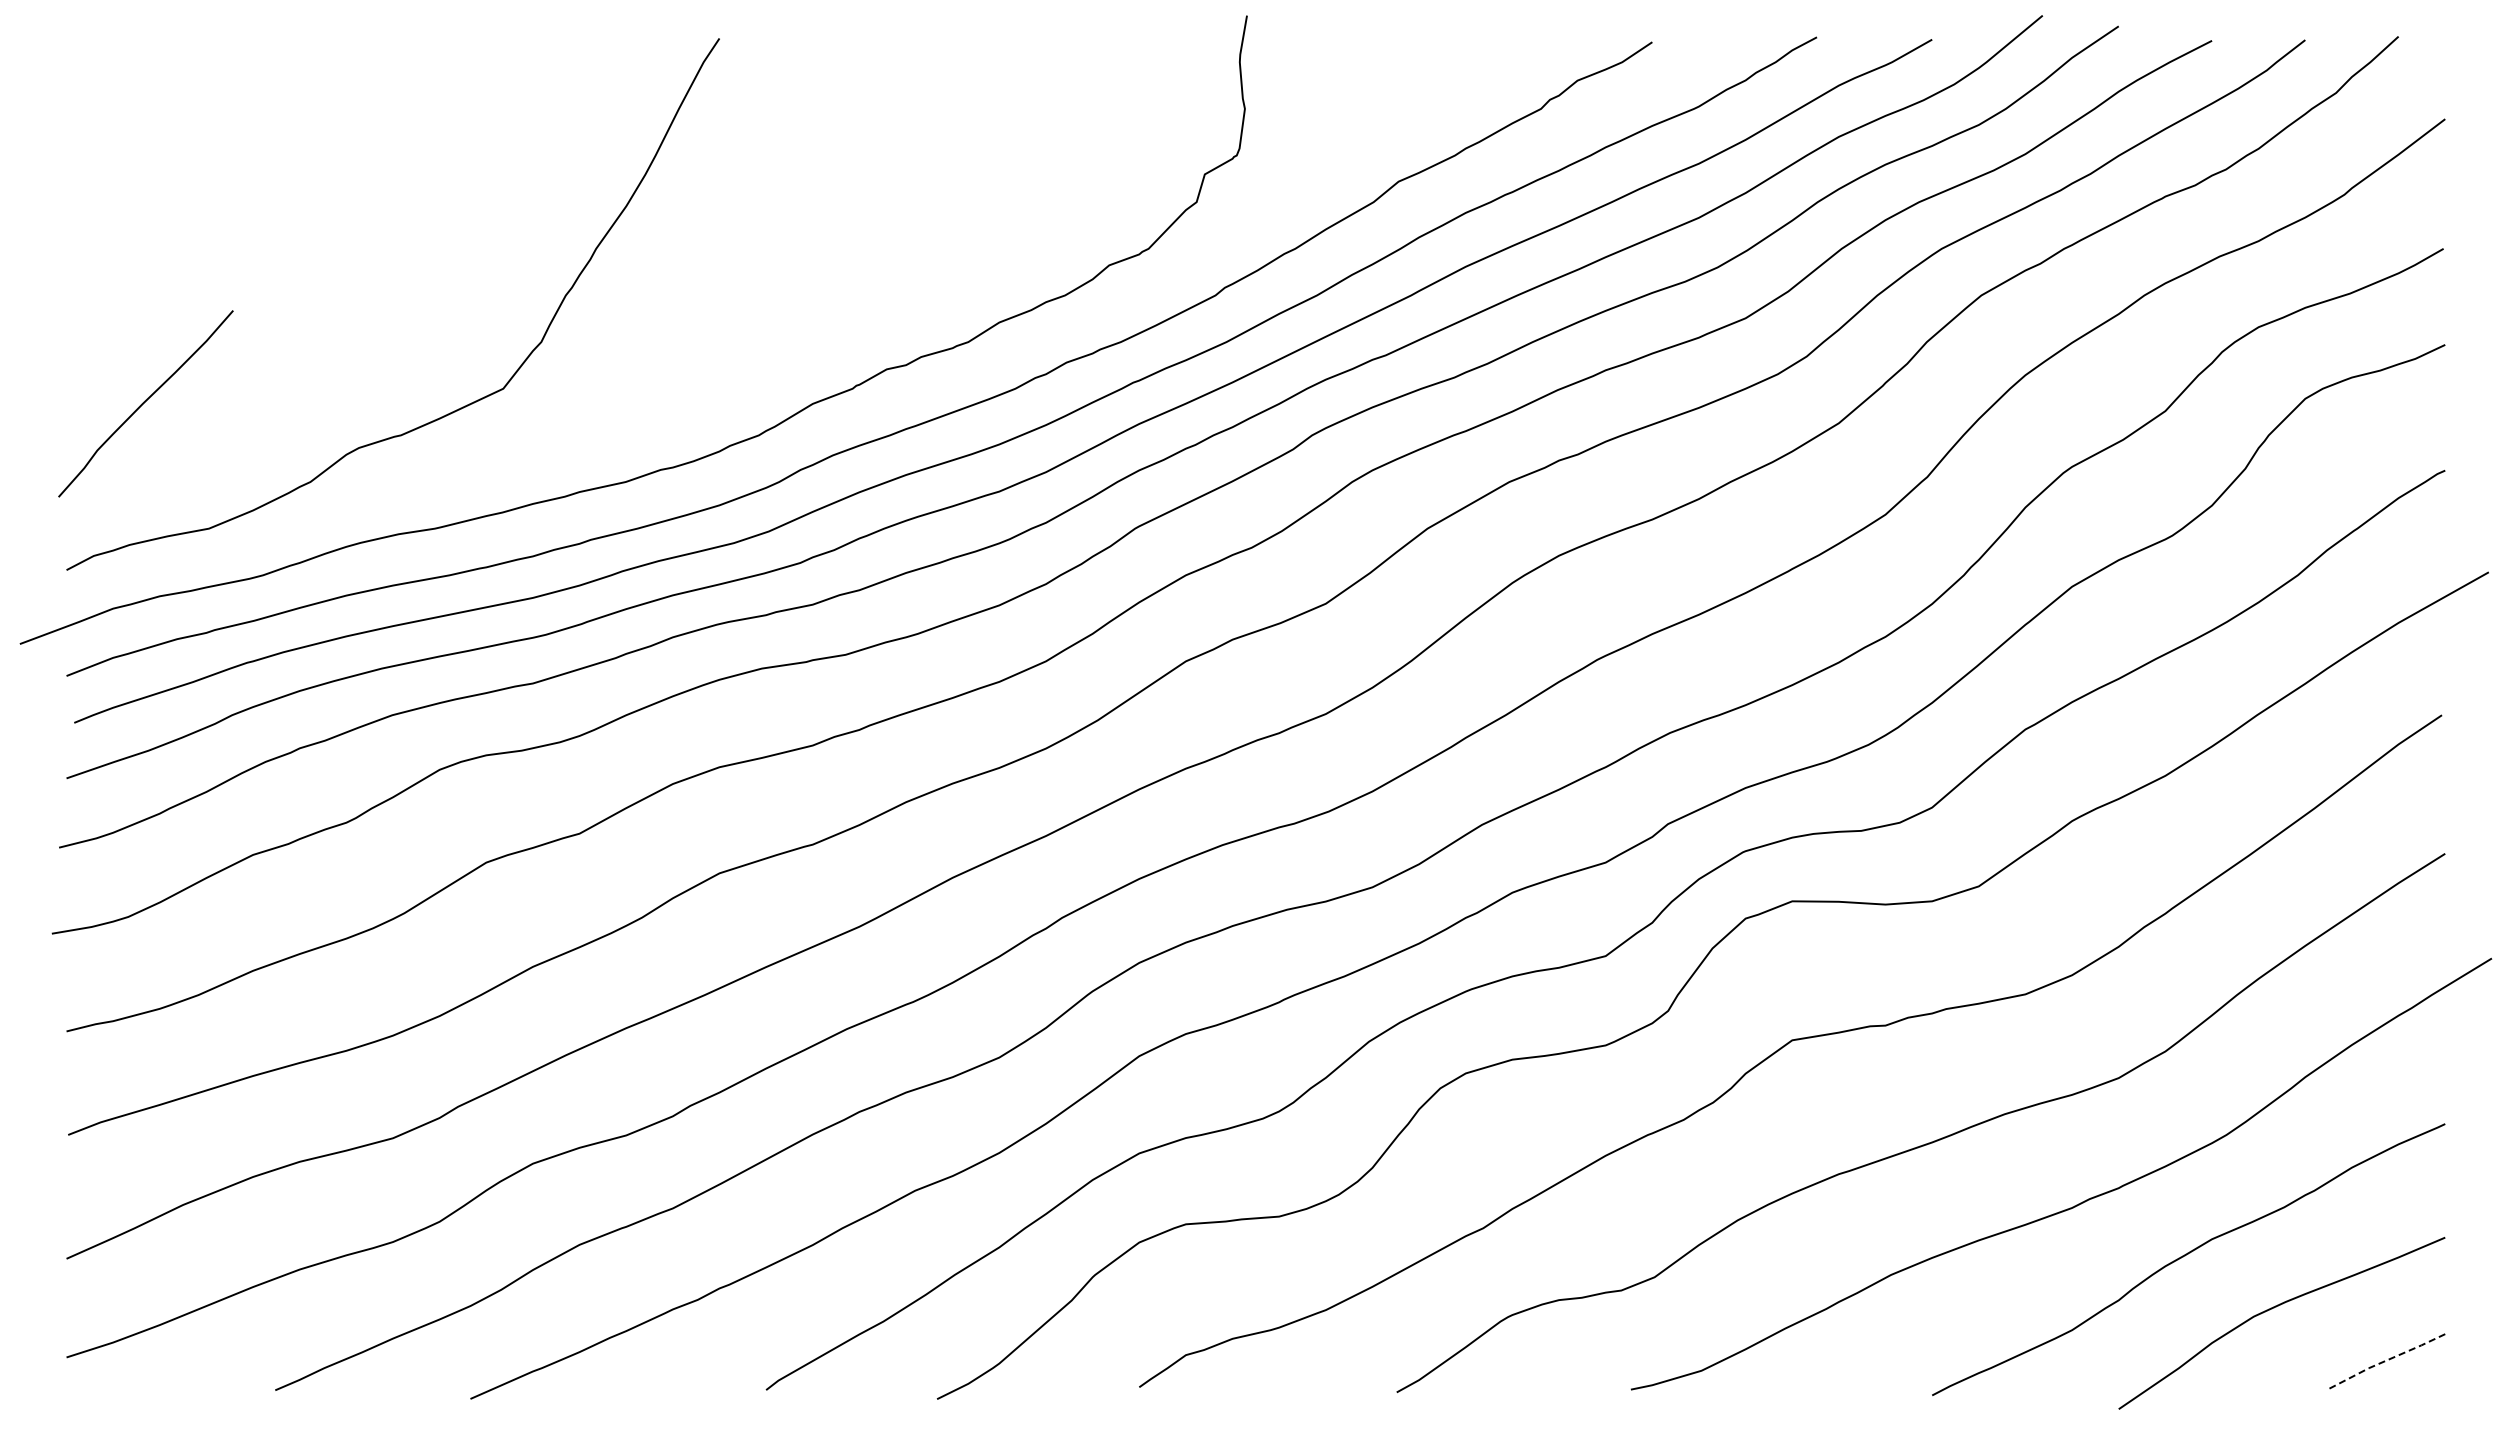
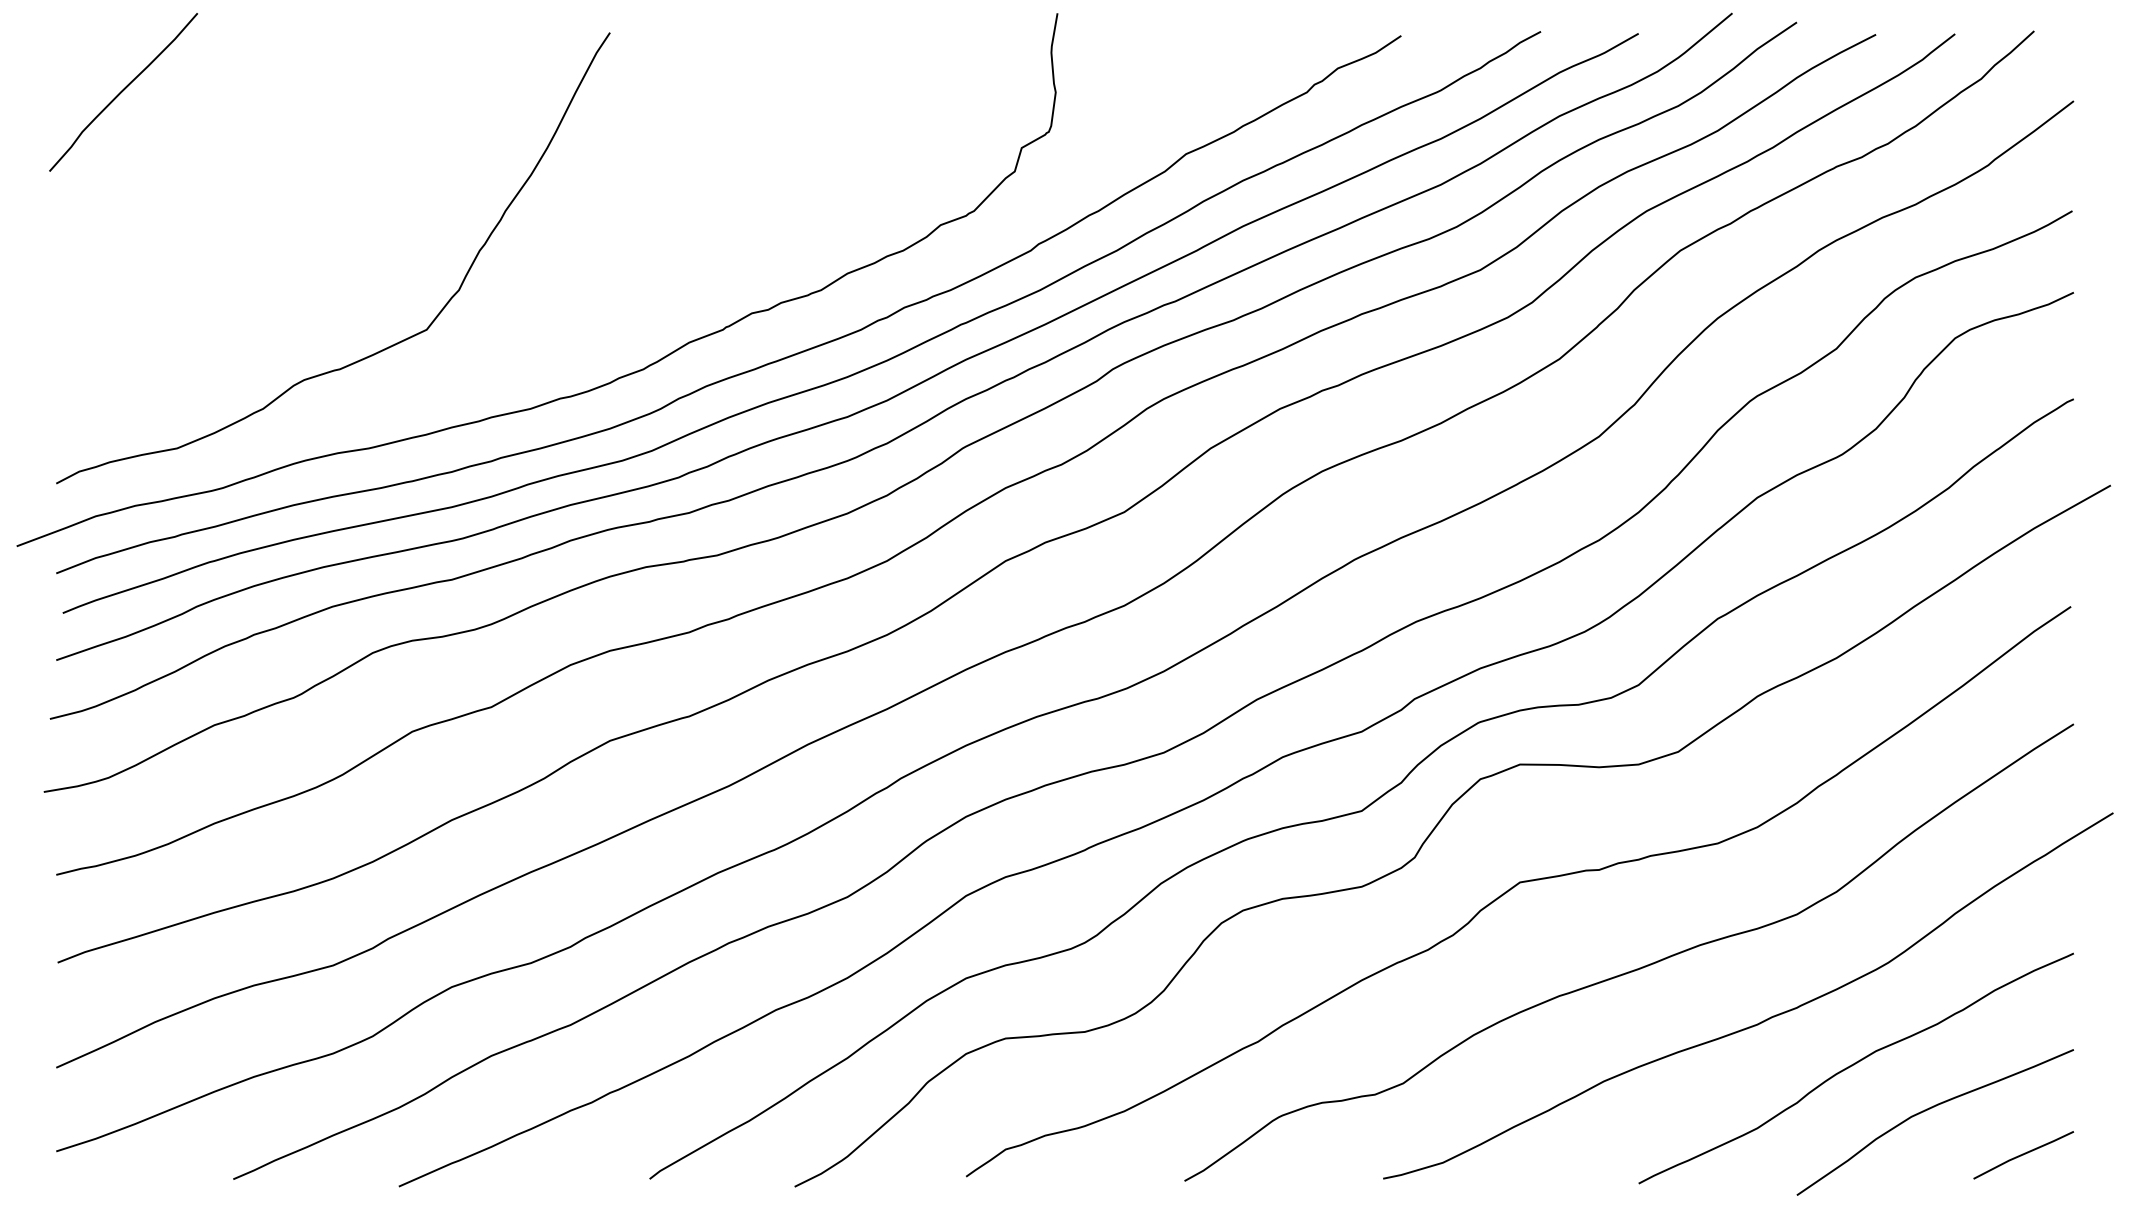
curve: (145, 402) -> (123, 91), moved
line: (2385, 1361) -> (2023, 1154), dashed -> solid

